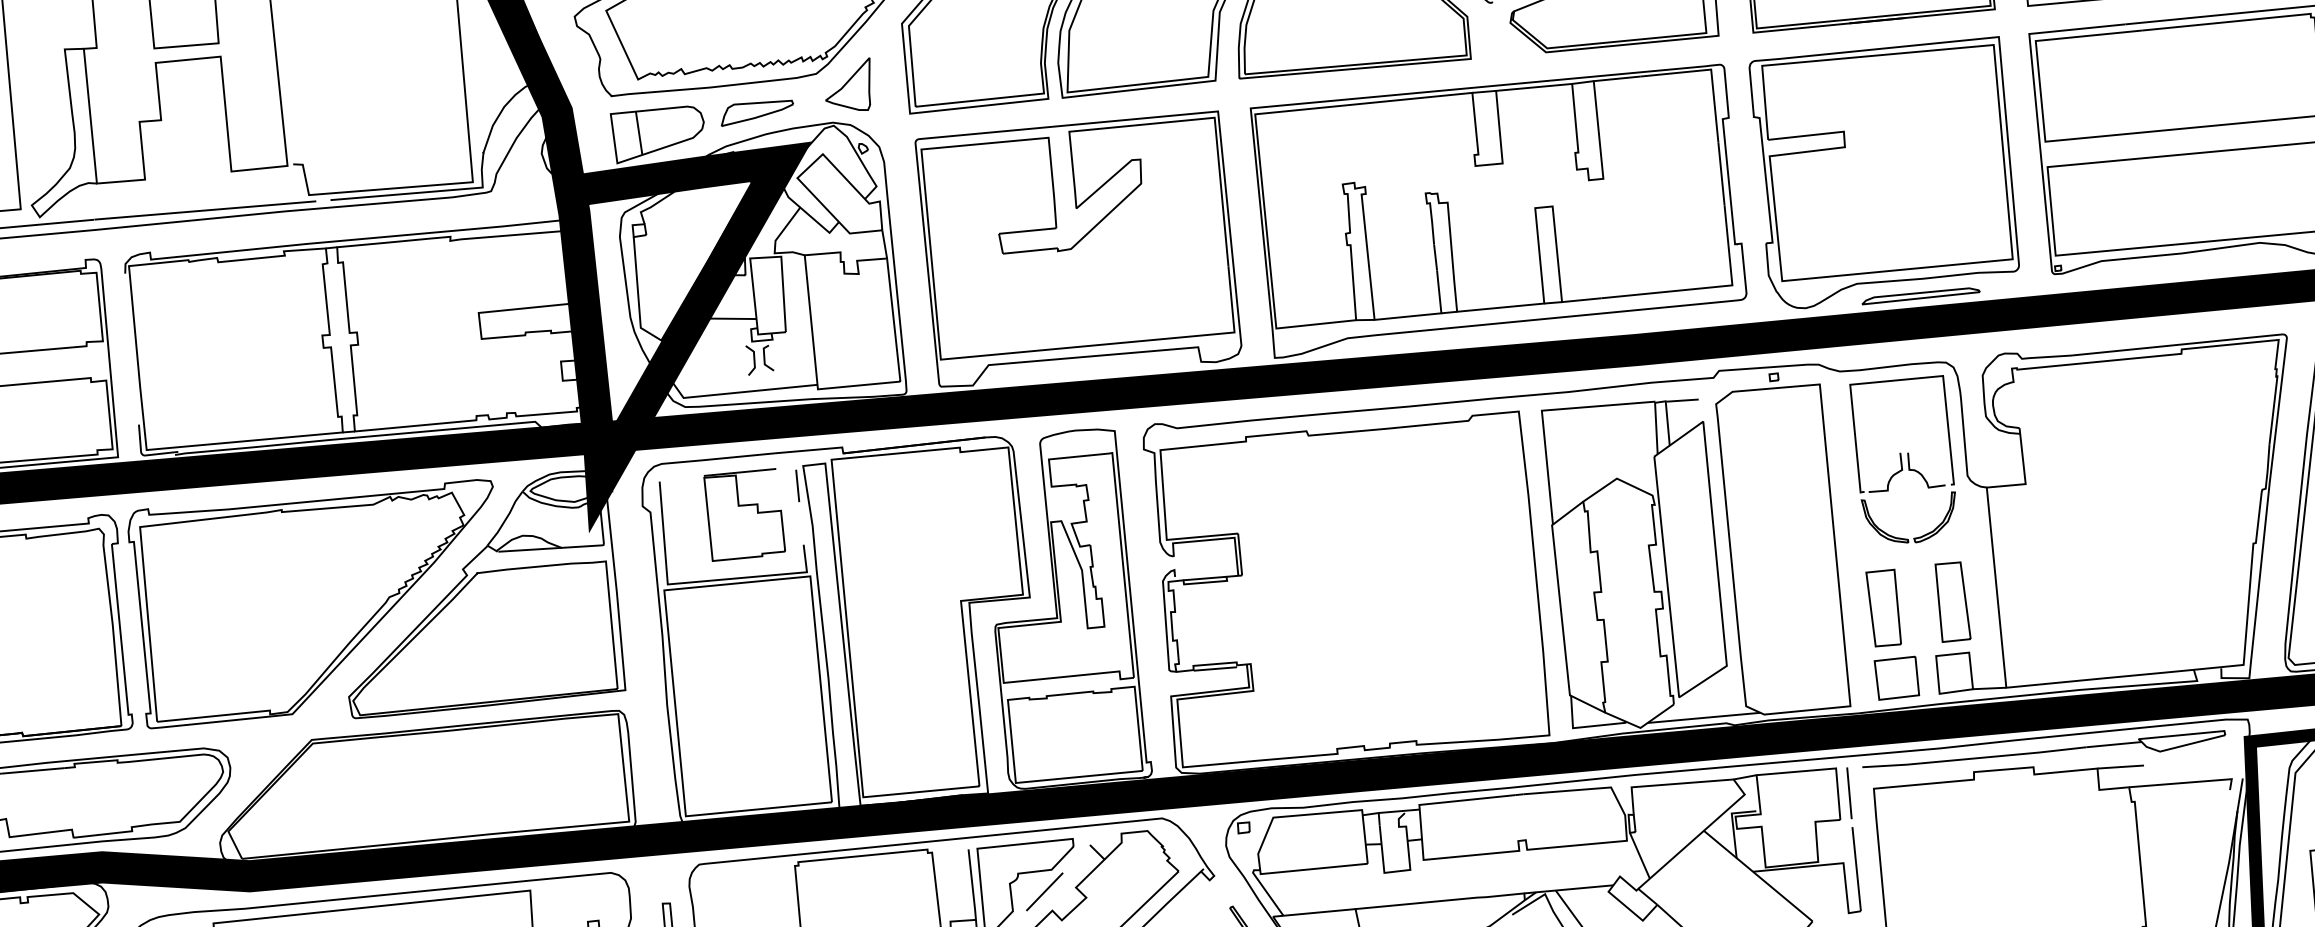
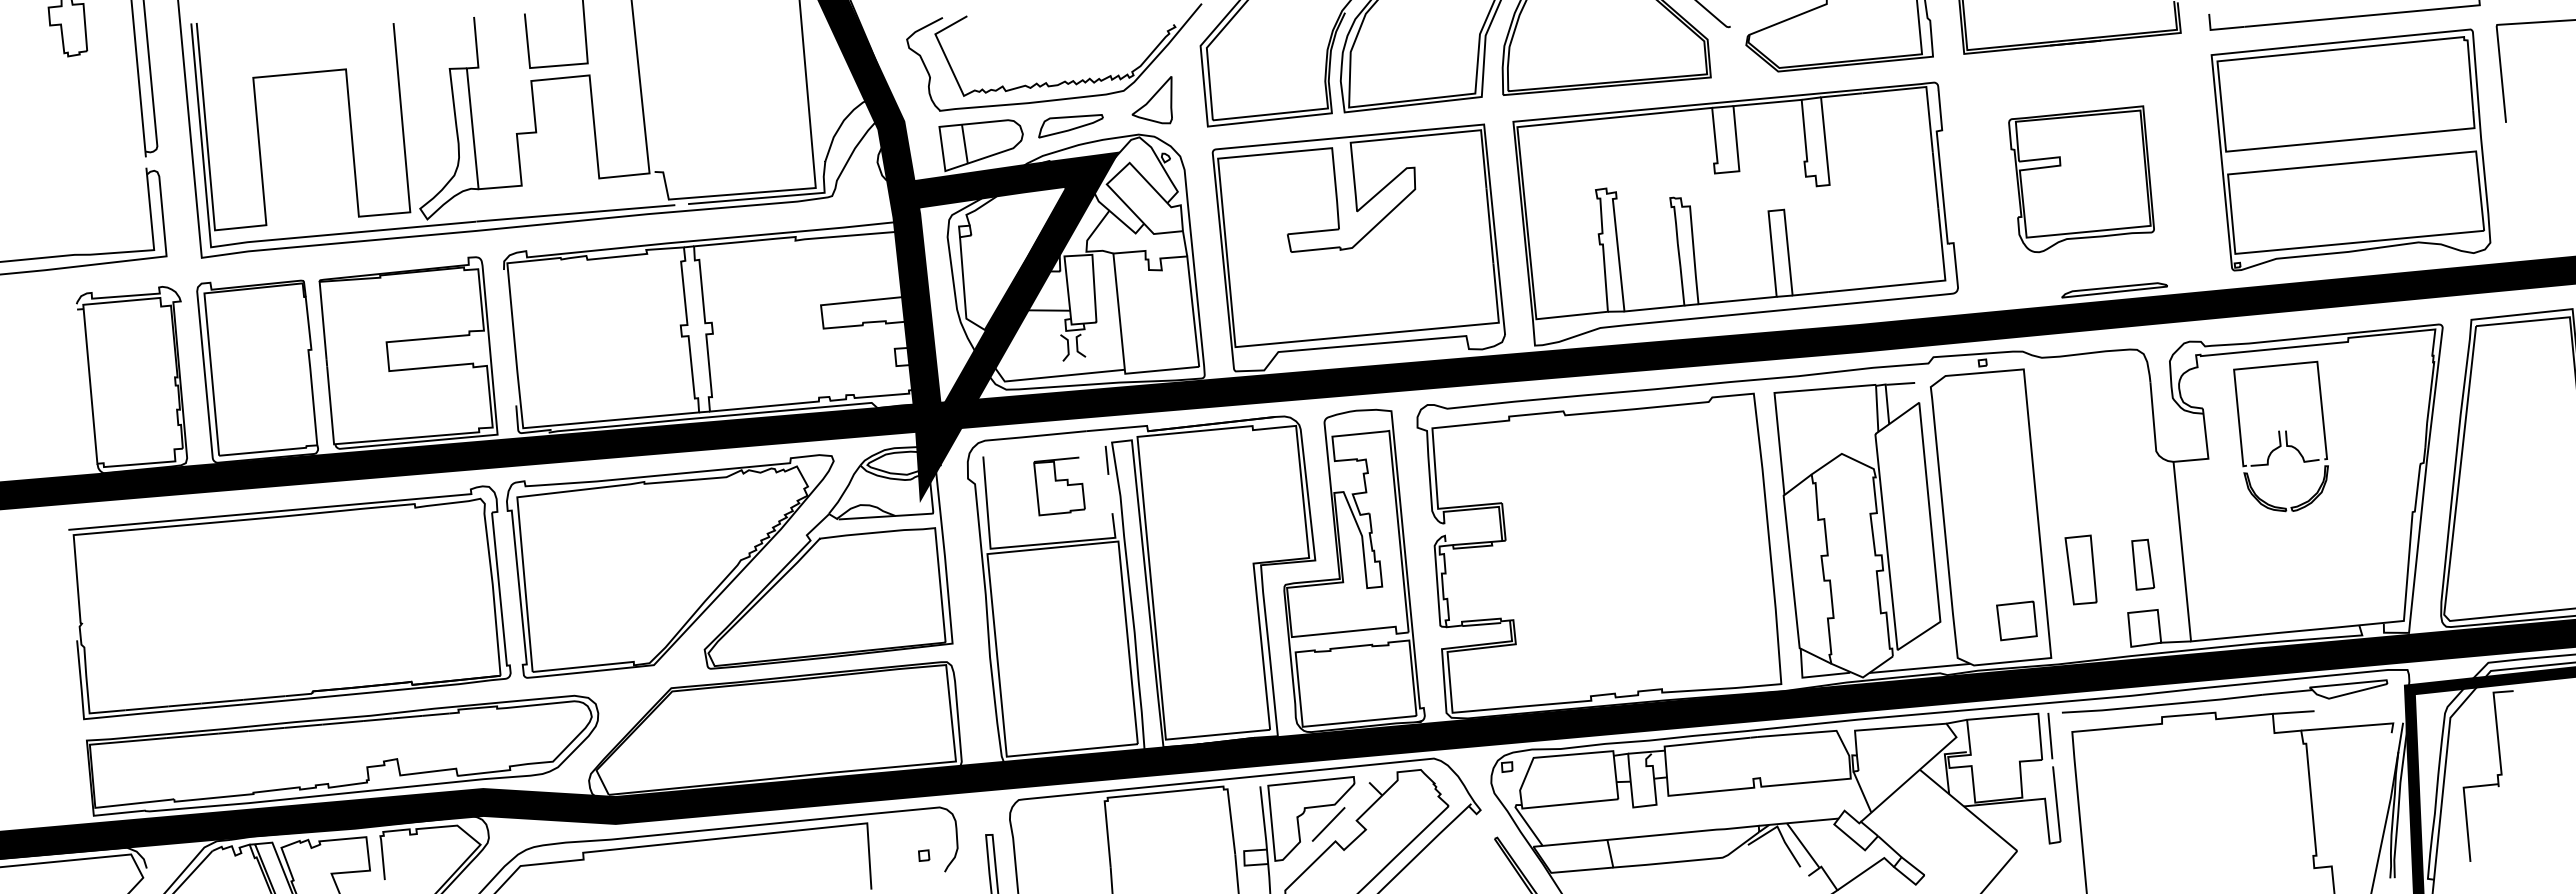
part: (1884, 171) -> (2081, 178), size x0.6
part: (1902, 459) -> (2280, 436), moved
part: (744, 515) -> (1059, 486), size x0.7
part: (1952, 601) -> (2142, 564), size x0.7
part: (1896, 677) -> (2016, 620), moved

